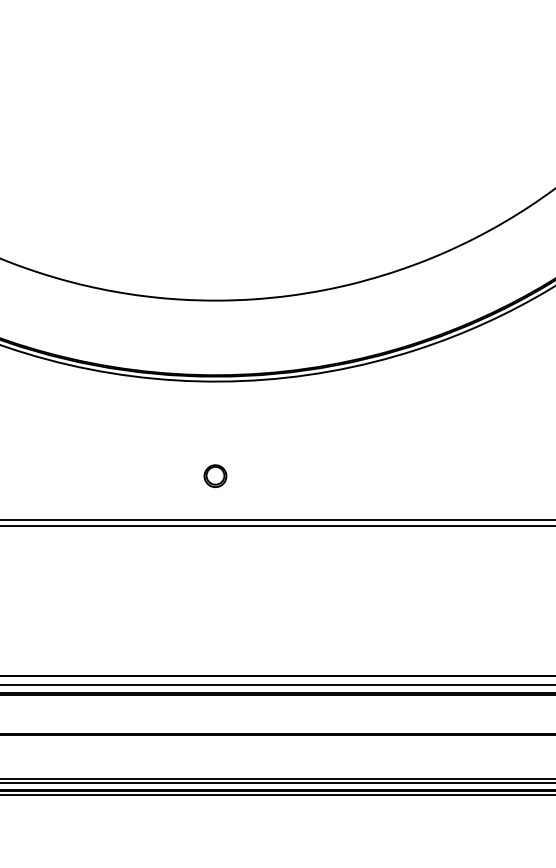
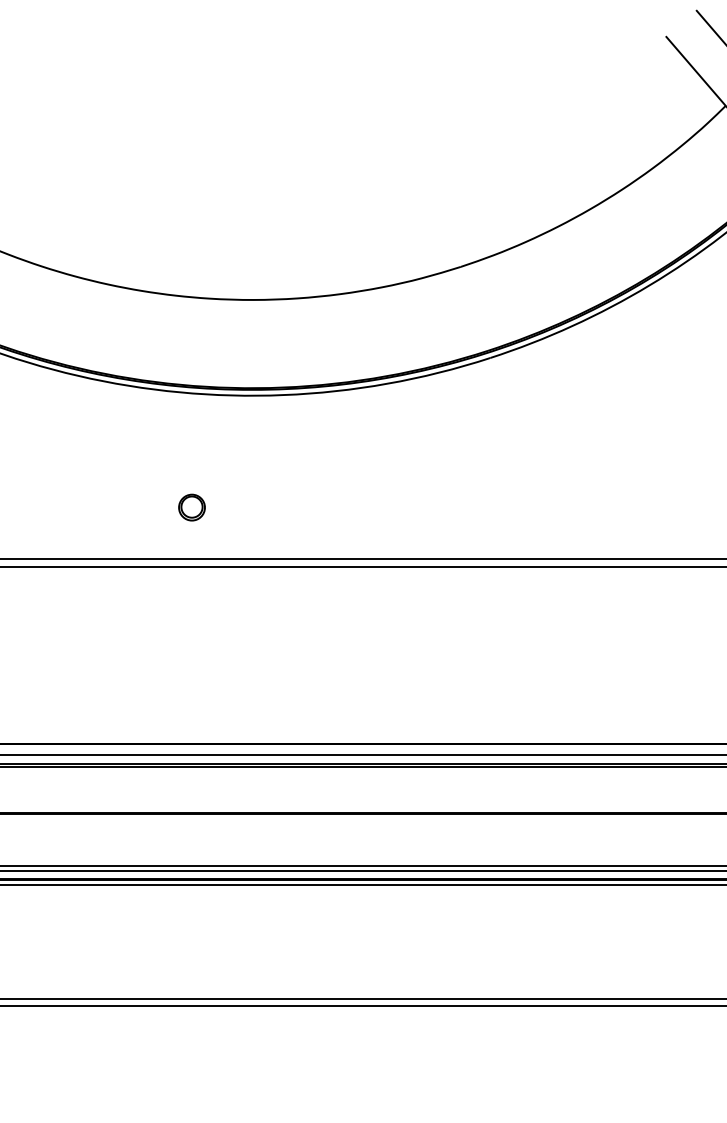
part: (215, 476) -> (191, 507), moved

